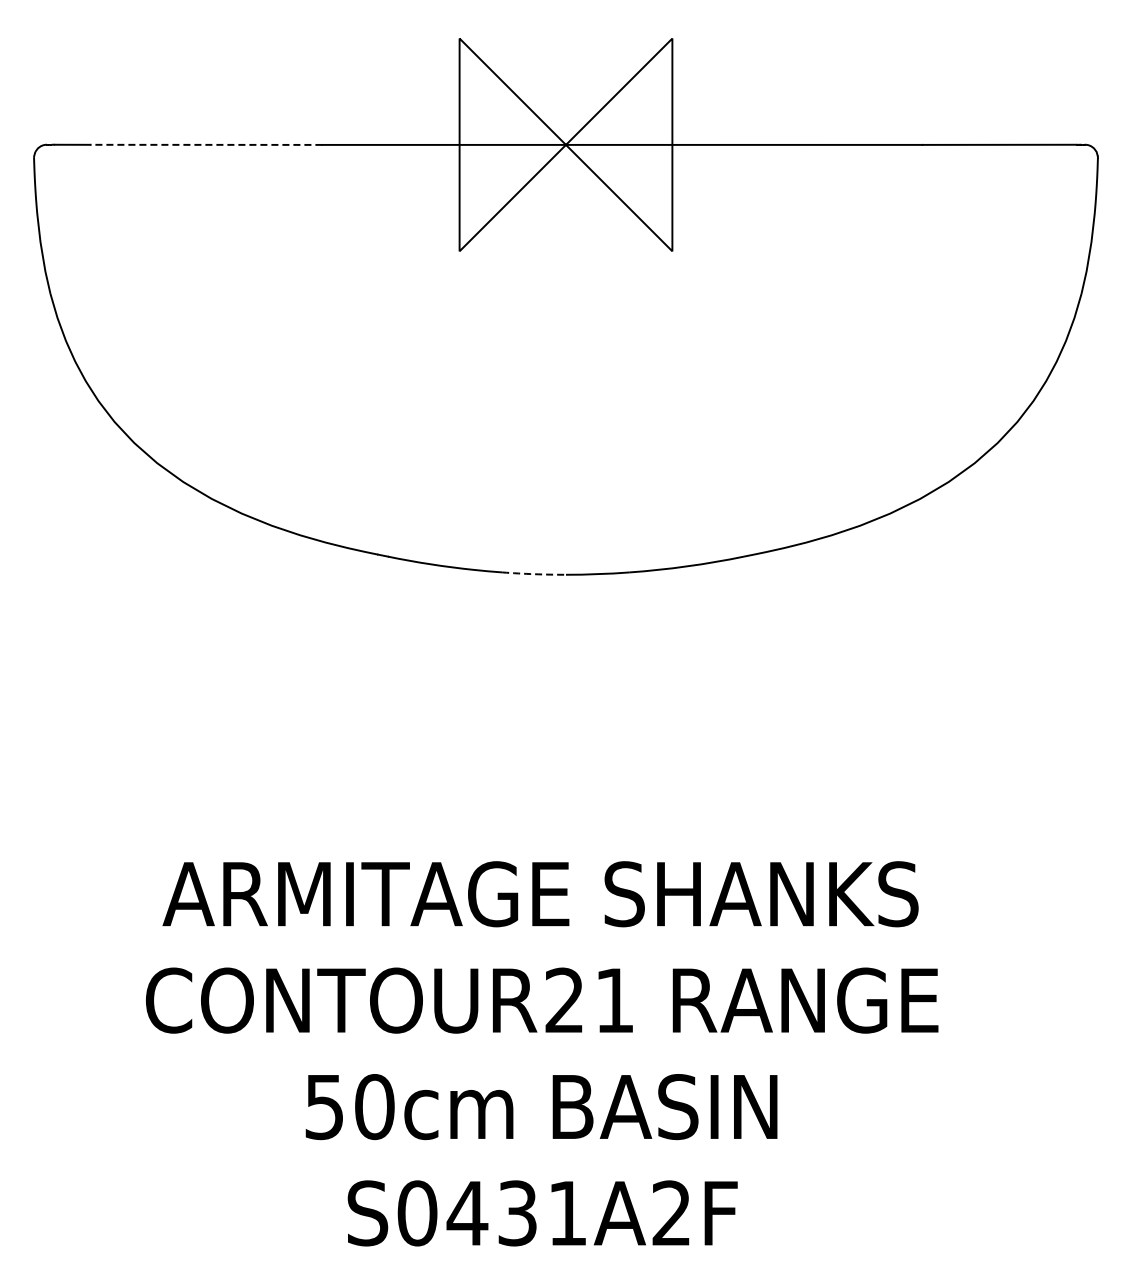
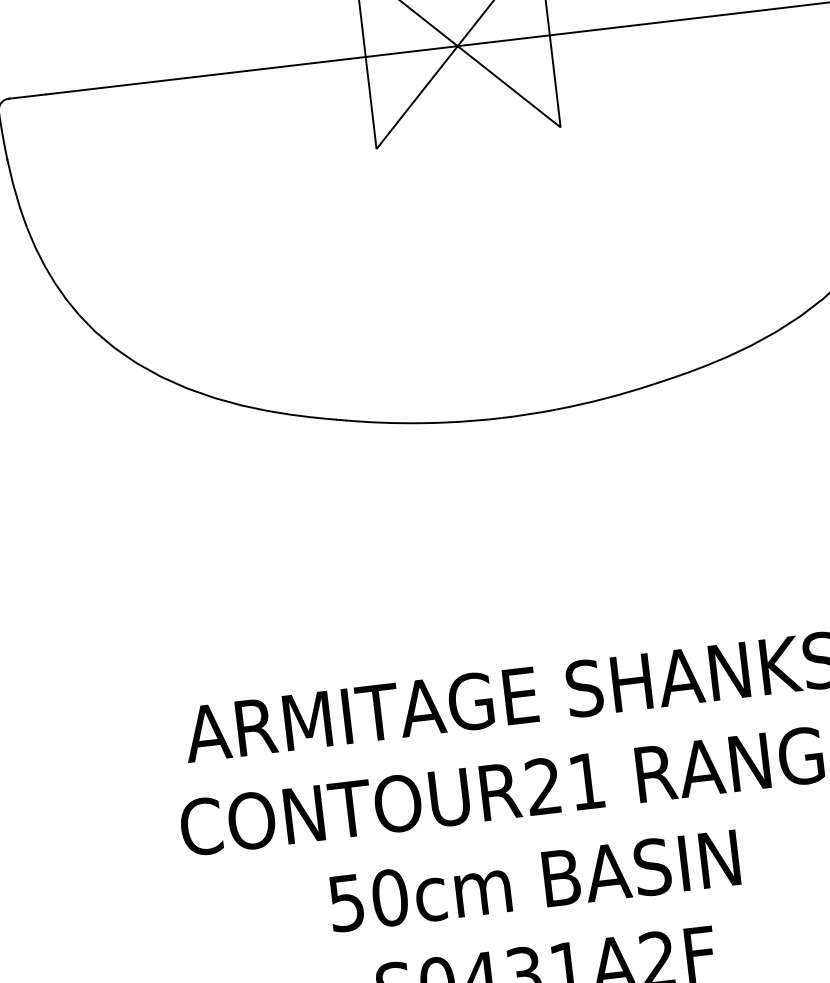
line: (205, 144) -> (145, 82), dashed -> solid
arc: (534, 574) -> (474, 421), dashed -> solid

